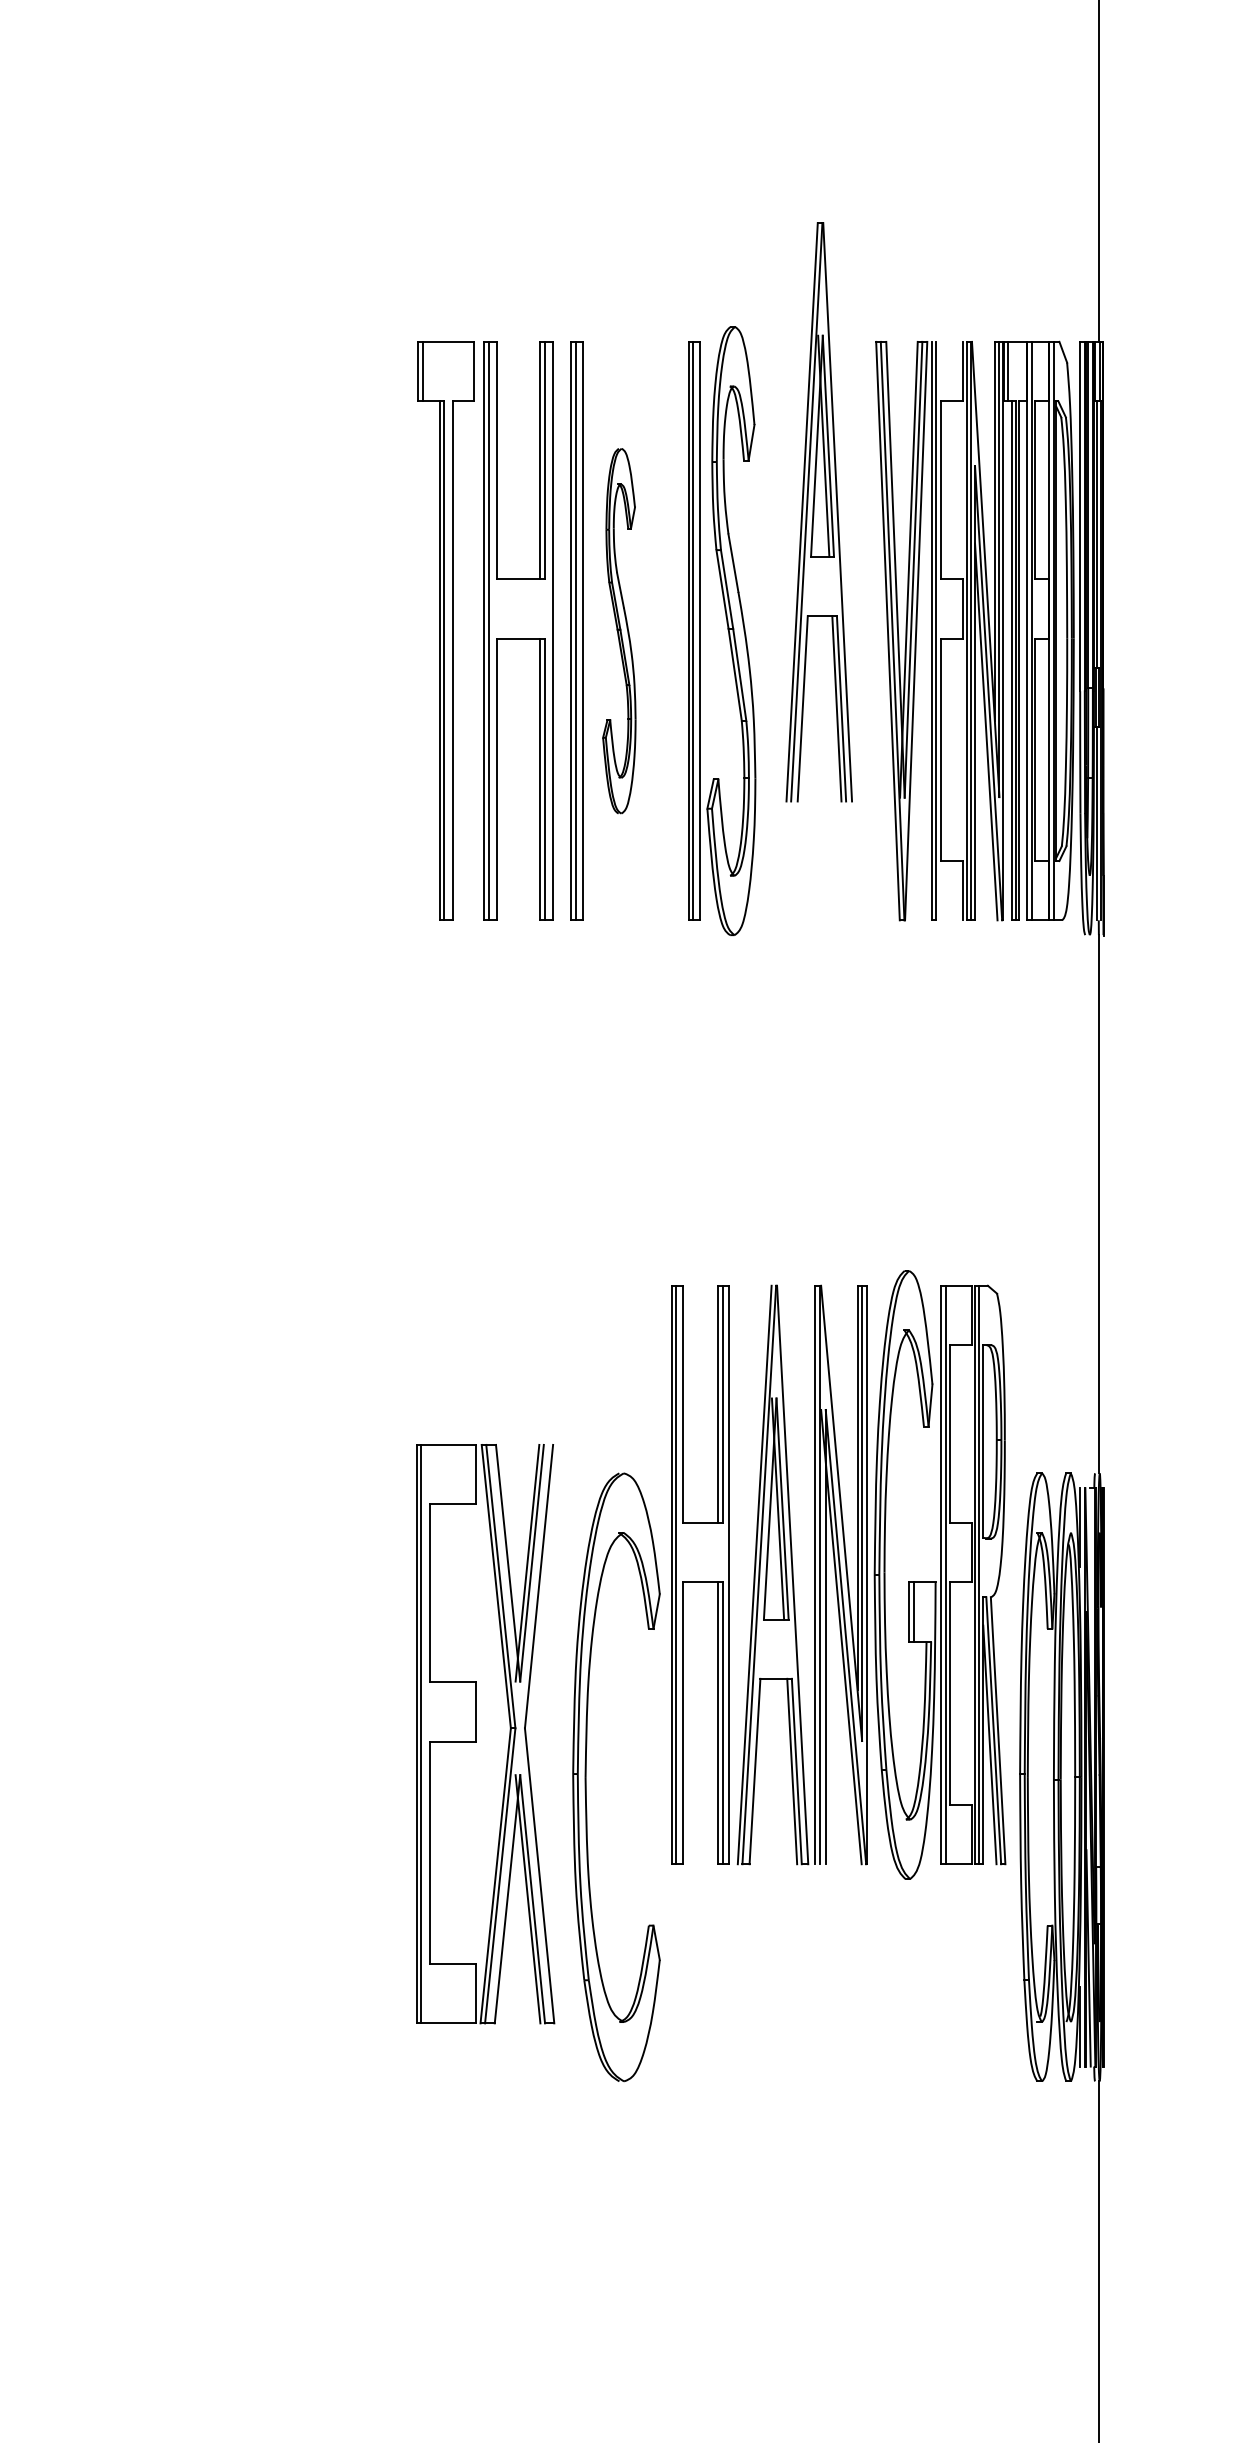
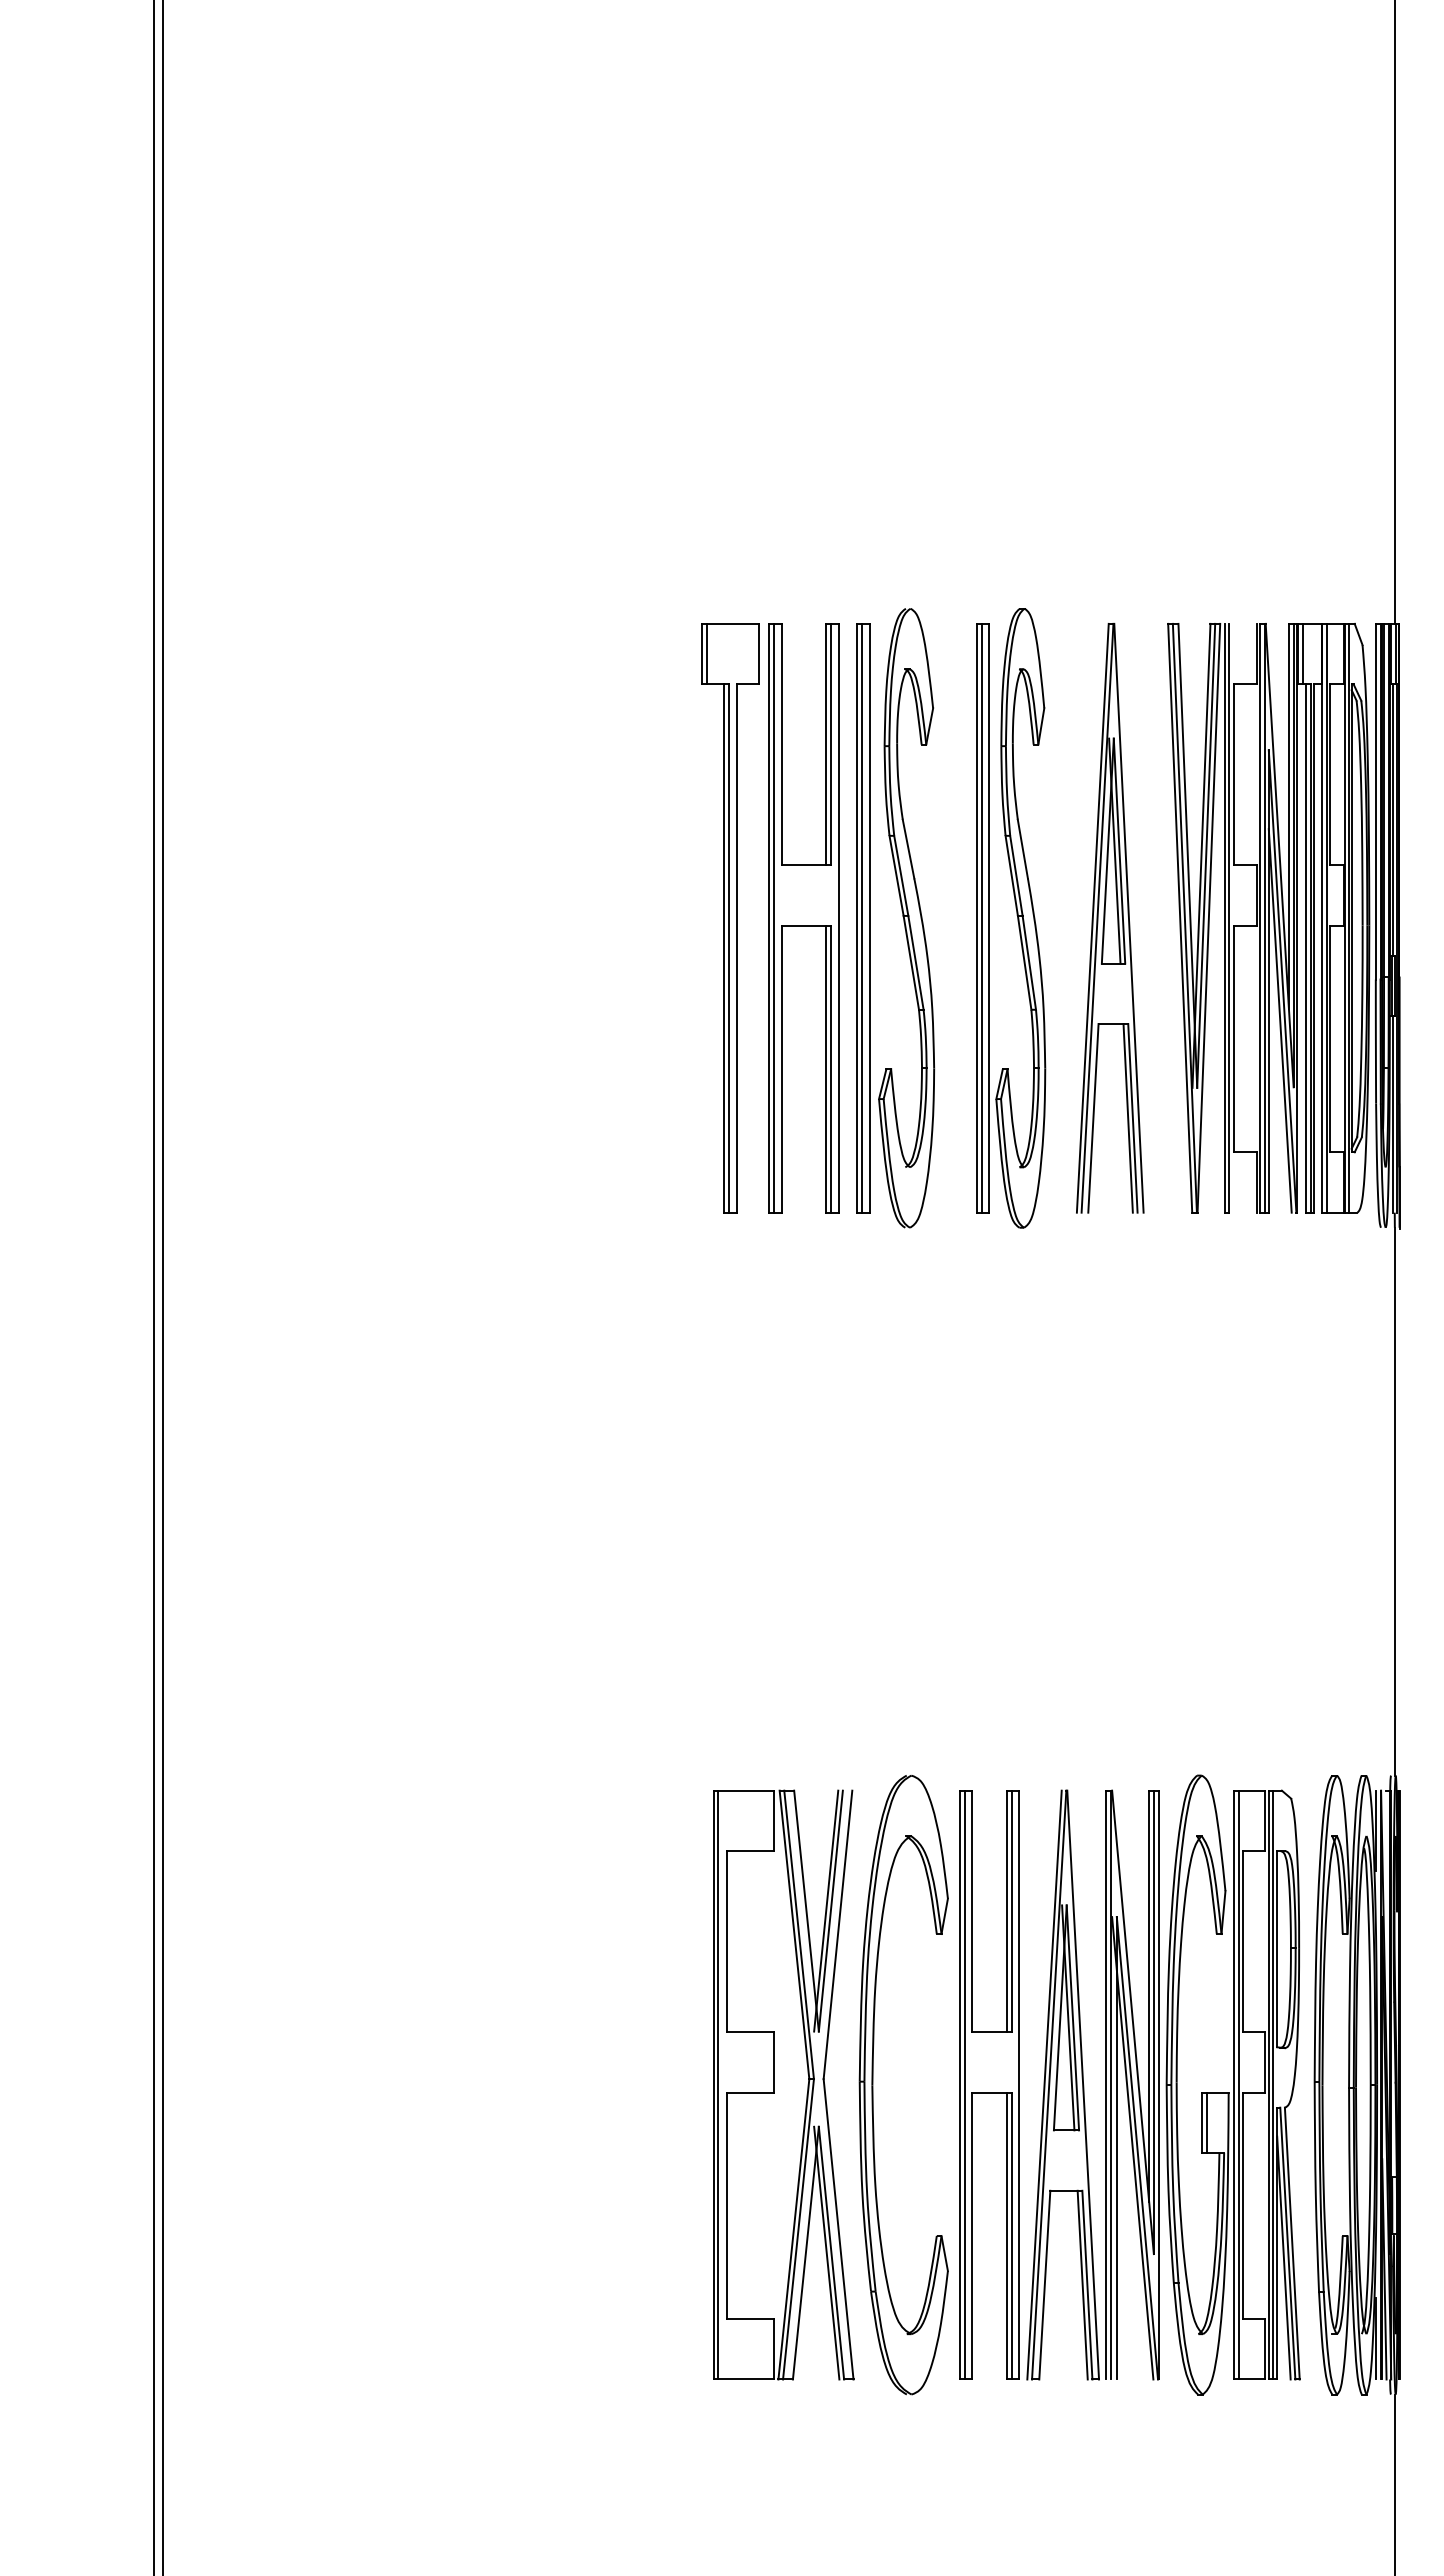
part: (819, 512) -> (1110, 918), moved
part: (619, 631) -> (906, 918), size x1.67
part: (838, 1574) -> (1129, 2084), moved
part: (476, 1733) -> (774, 2084), moved

